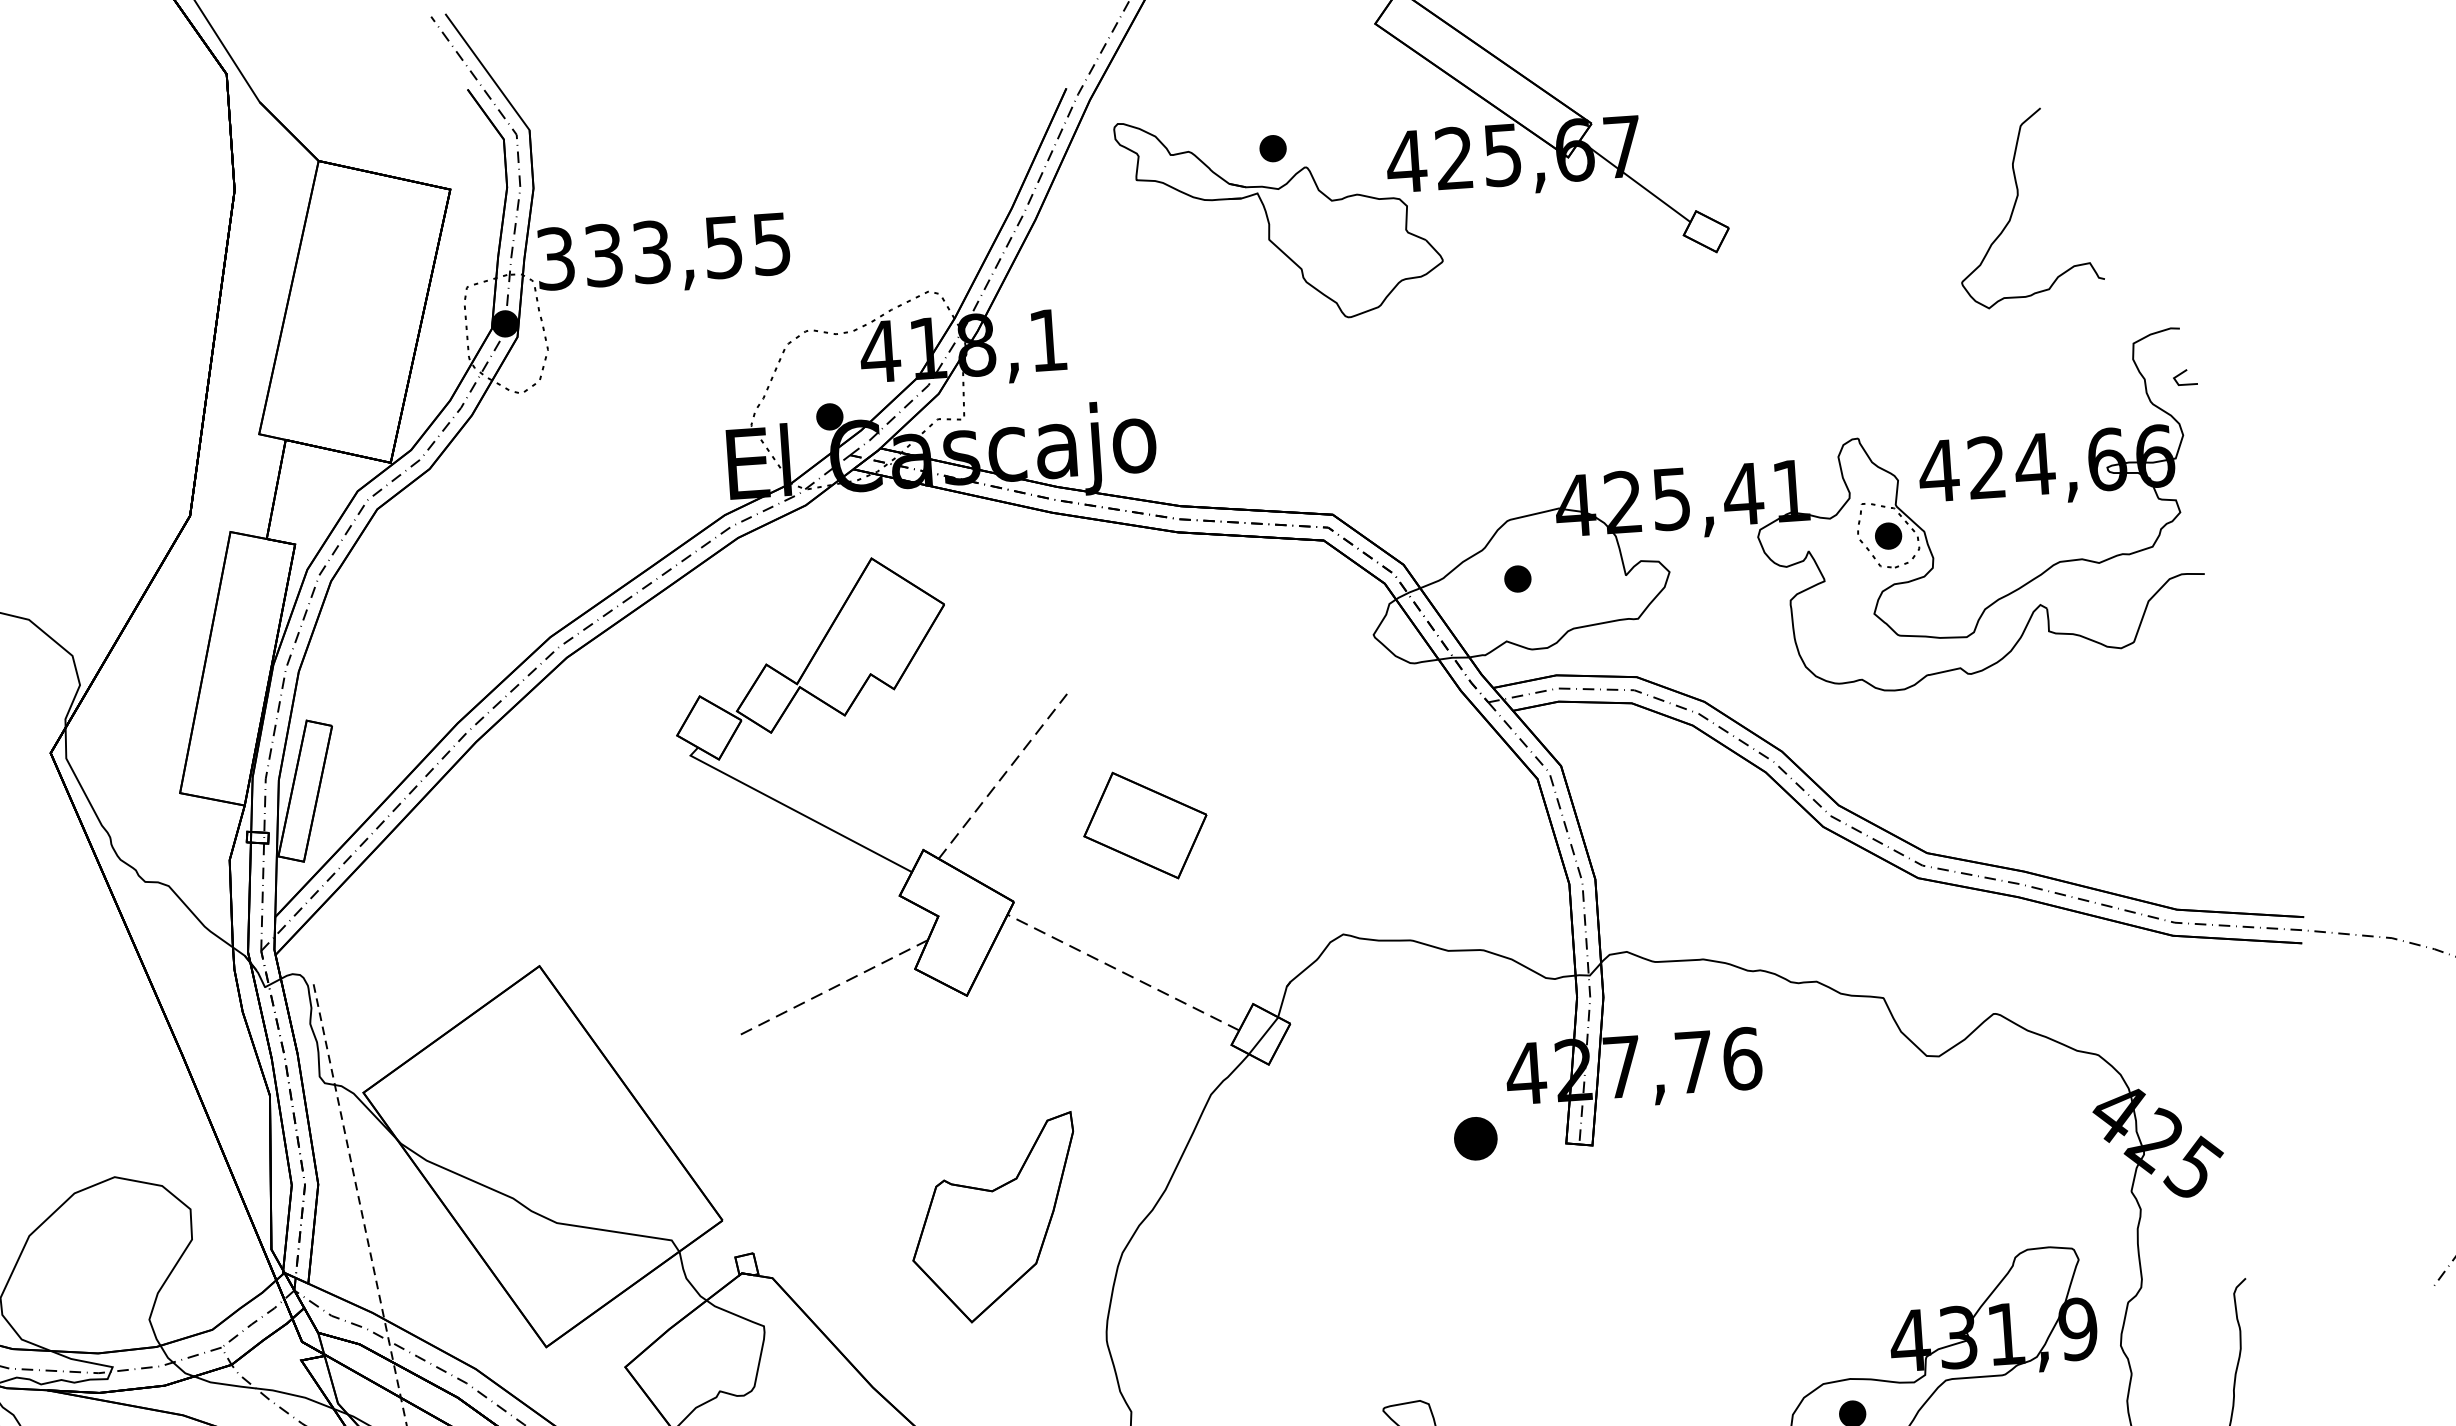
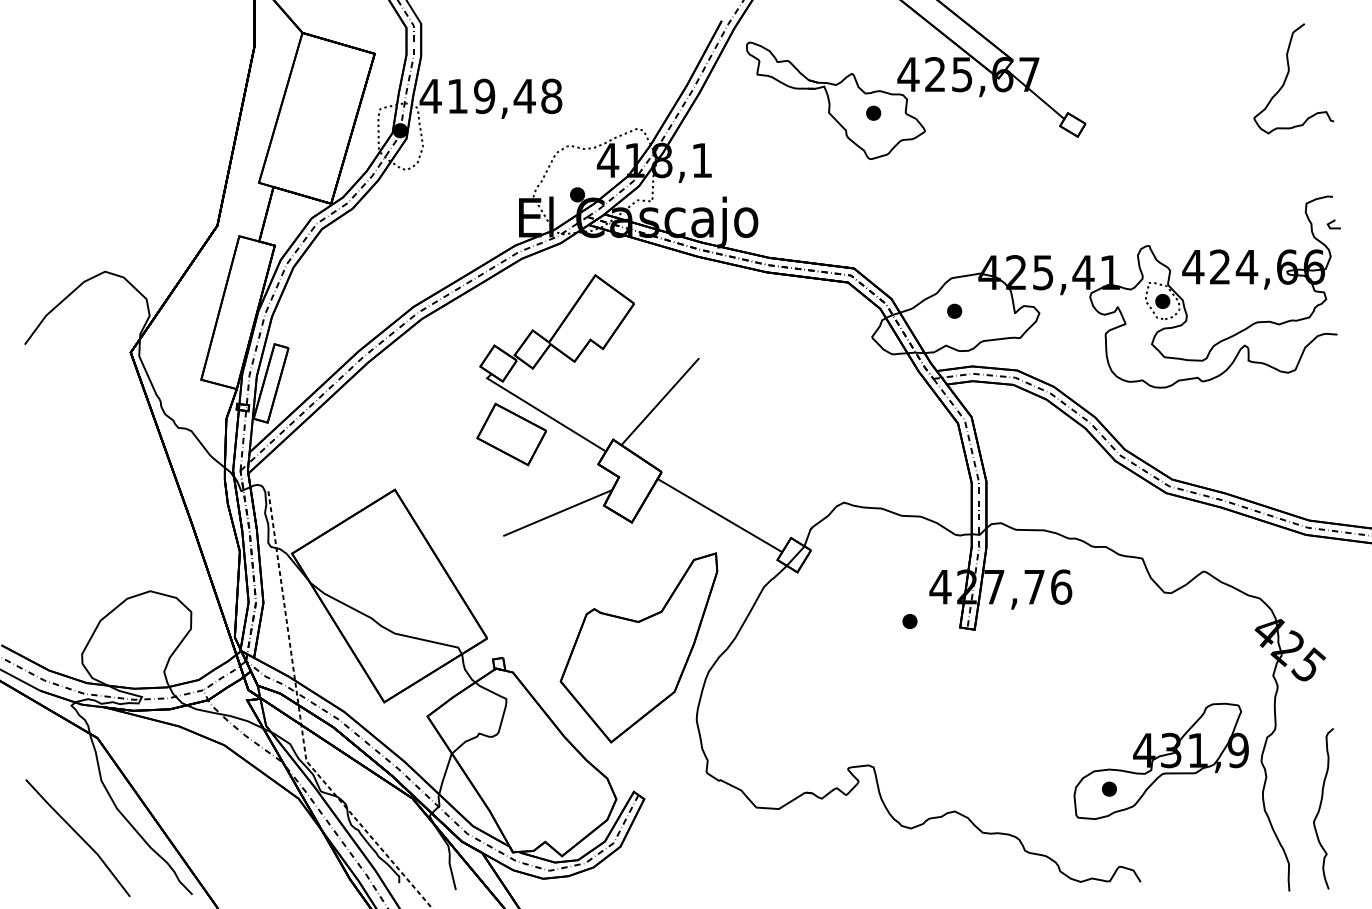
part: (1272, 147) -> (873, 112), moved
curve: (2017, 202) -> (1288, 75), moved
text: (662, 251) -> (490, 96), 333,55 -> 419,48
line: (1003, 776) -> (660, 401), dashed -> solid
part: (1144, 825) -> (511, 434), moved
line: (1122, 972) -> (719, 515), dashed -> solid
line: (832, 988) -> (557, 513), dashed -> solid
part: (1474, 1138) -> (909, 621), size x0.62
part: (993, 1218) -> (638, 647), size x1.67

